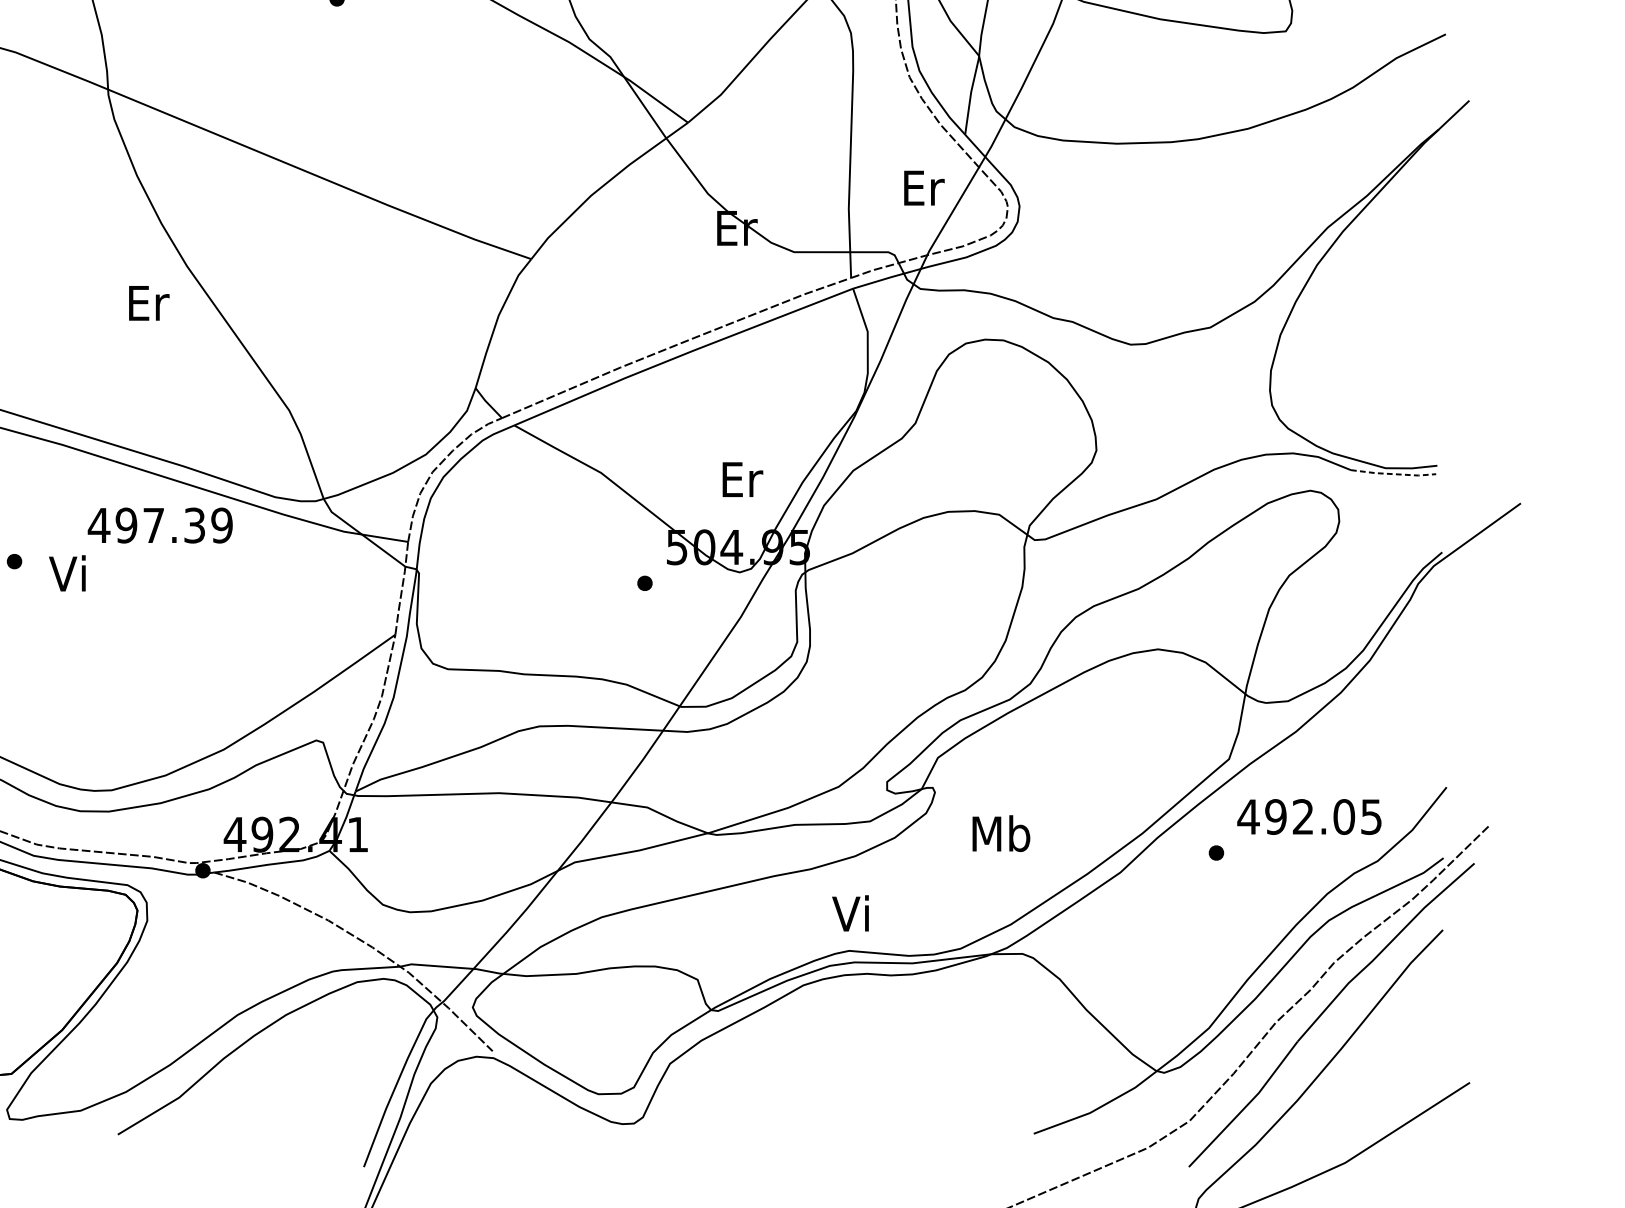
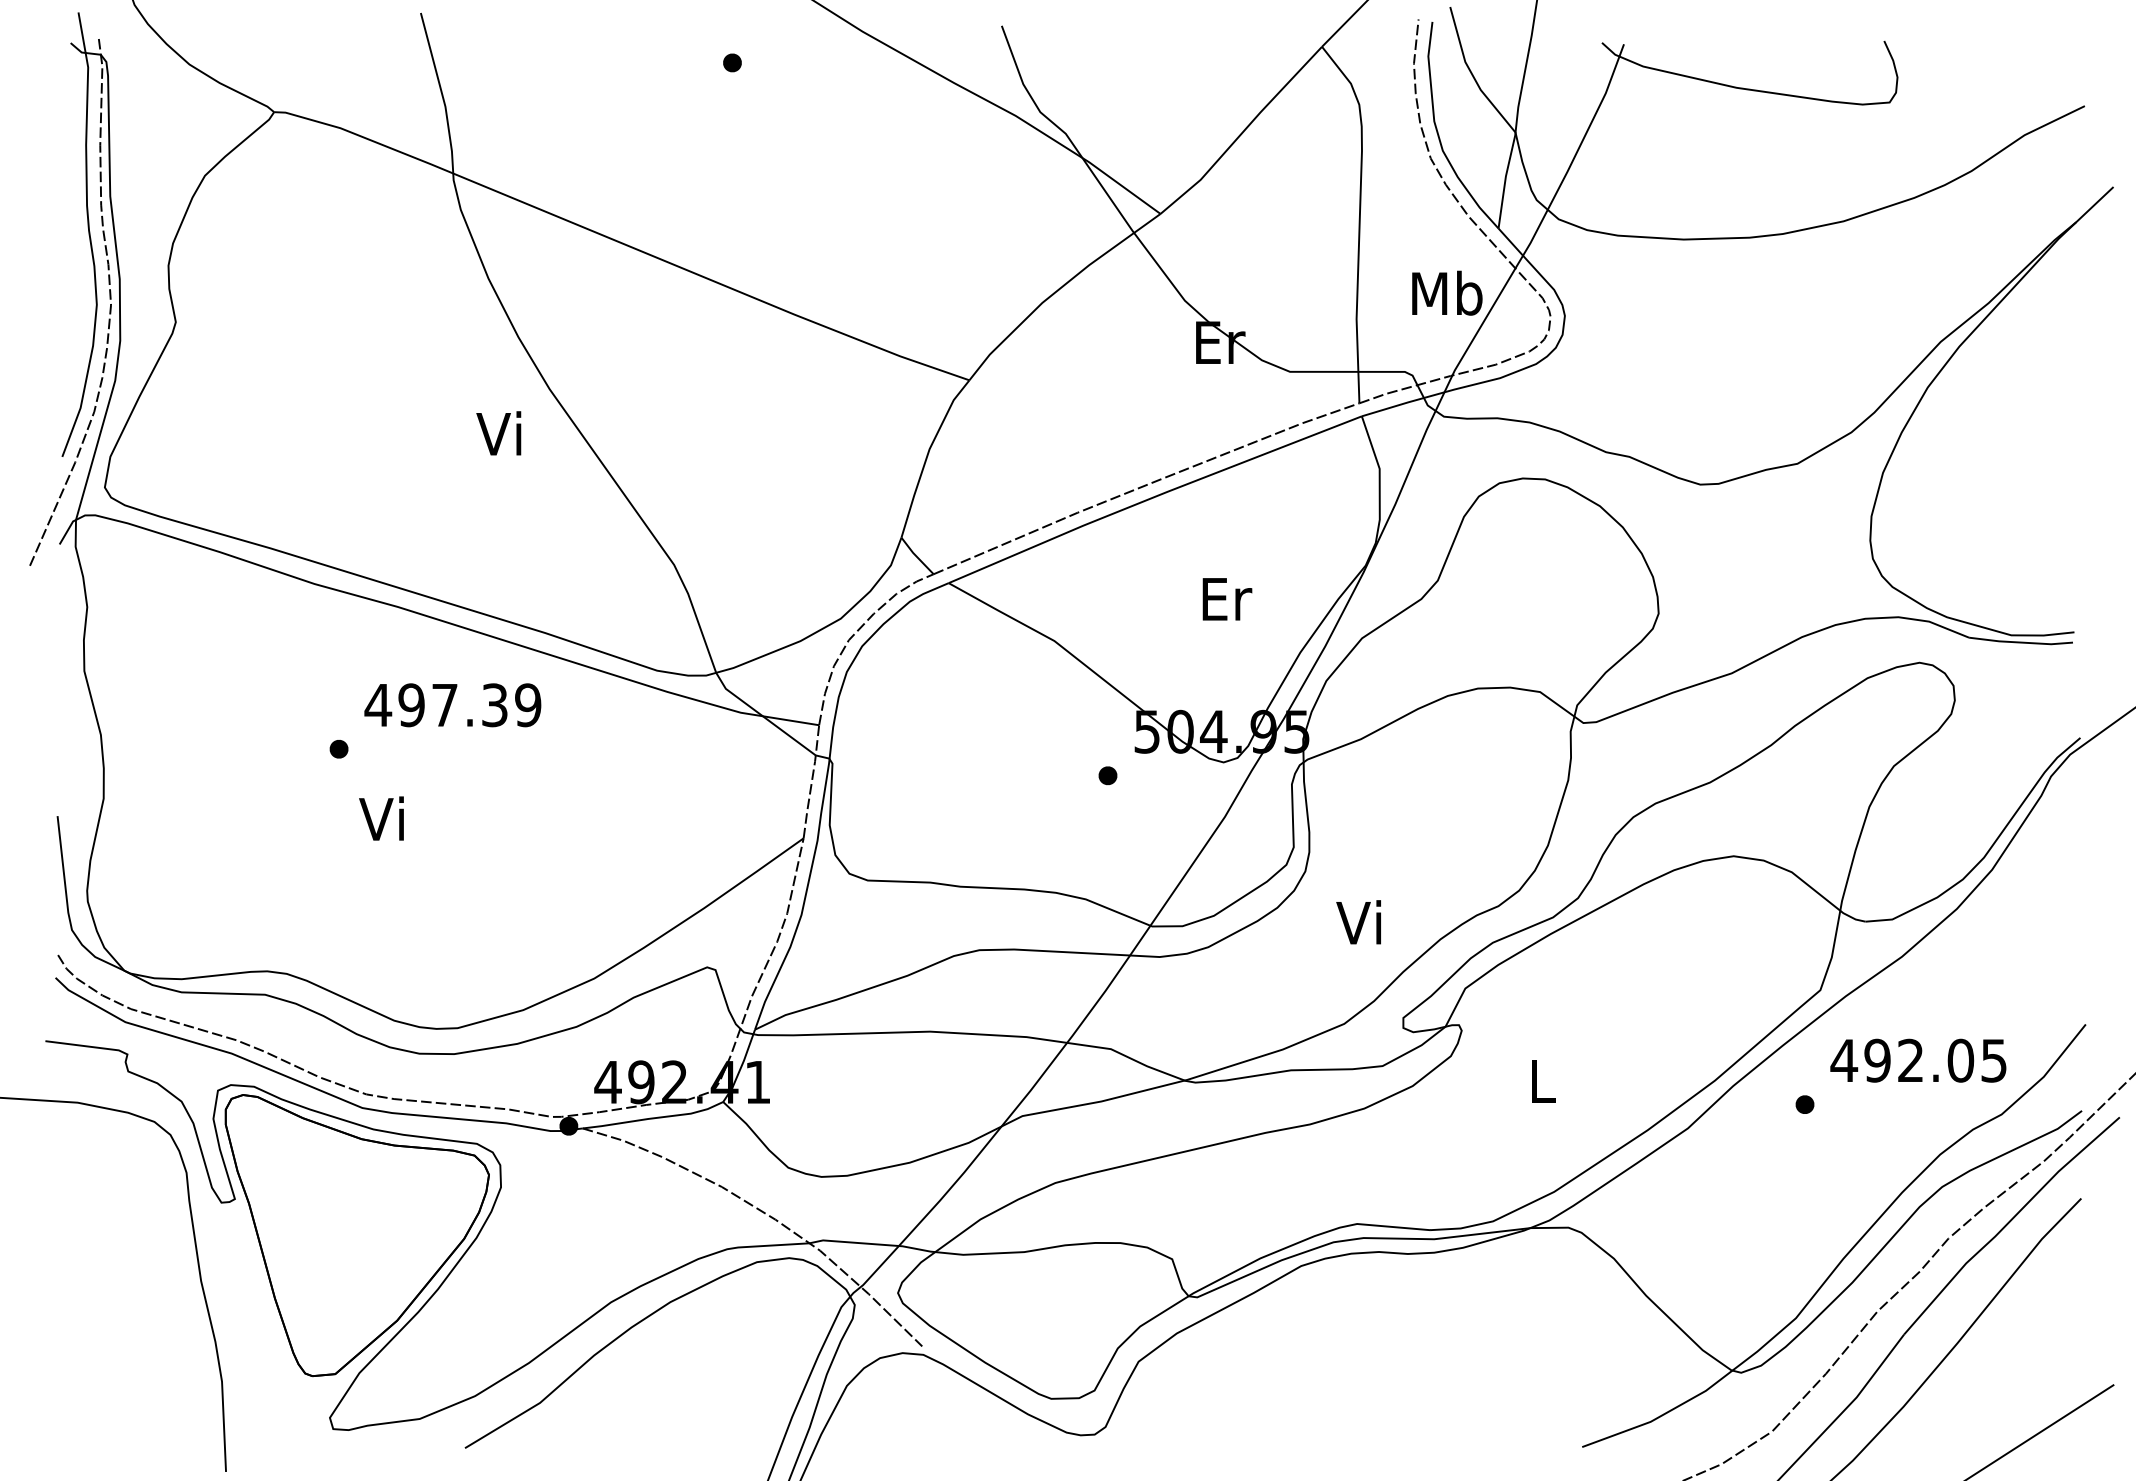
text: (923, 187) -> (1447, 292), Er -> Mb
text: (148, 302) -> (502, 433), Er -> Vi
line: (1393, 474) -> (2020, 642), dashed -> solid
text: (742, 479) -> (1227, 599), moved
text: (160, 525) -> (452, 705), moved
text: (67, 573) -> (381, 818), moved
text: (1001, 833) -> (1542, 1080), Mb -> L
text: (850, 913) -> (1358, 922), moved

